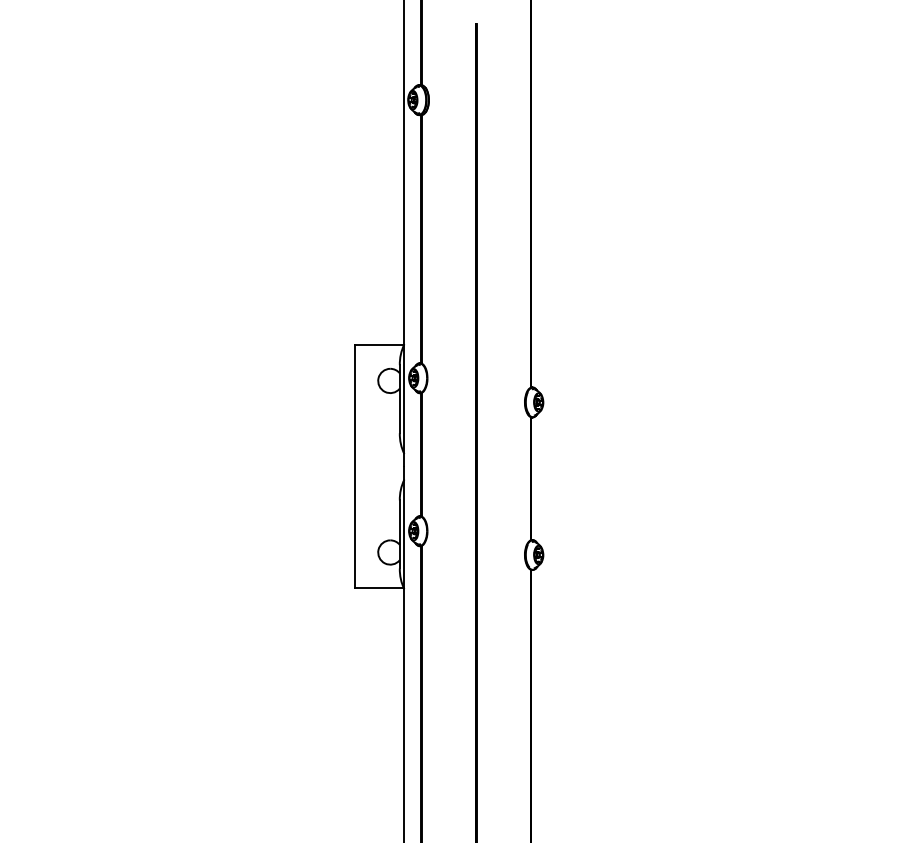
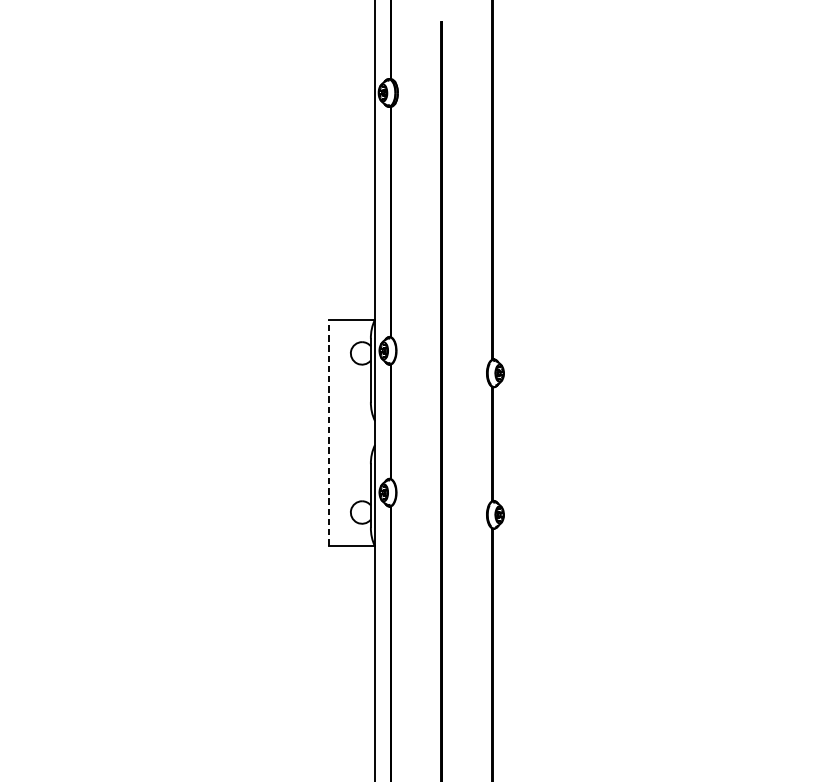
line: (354, 466) -> (328, 432), solid -> dashed

